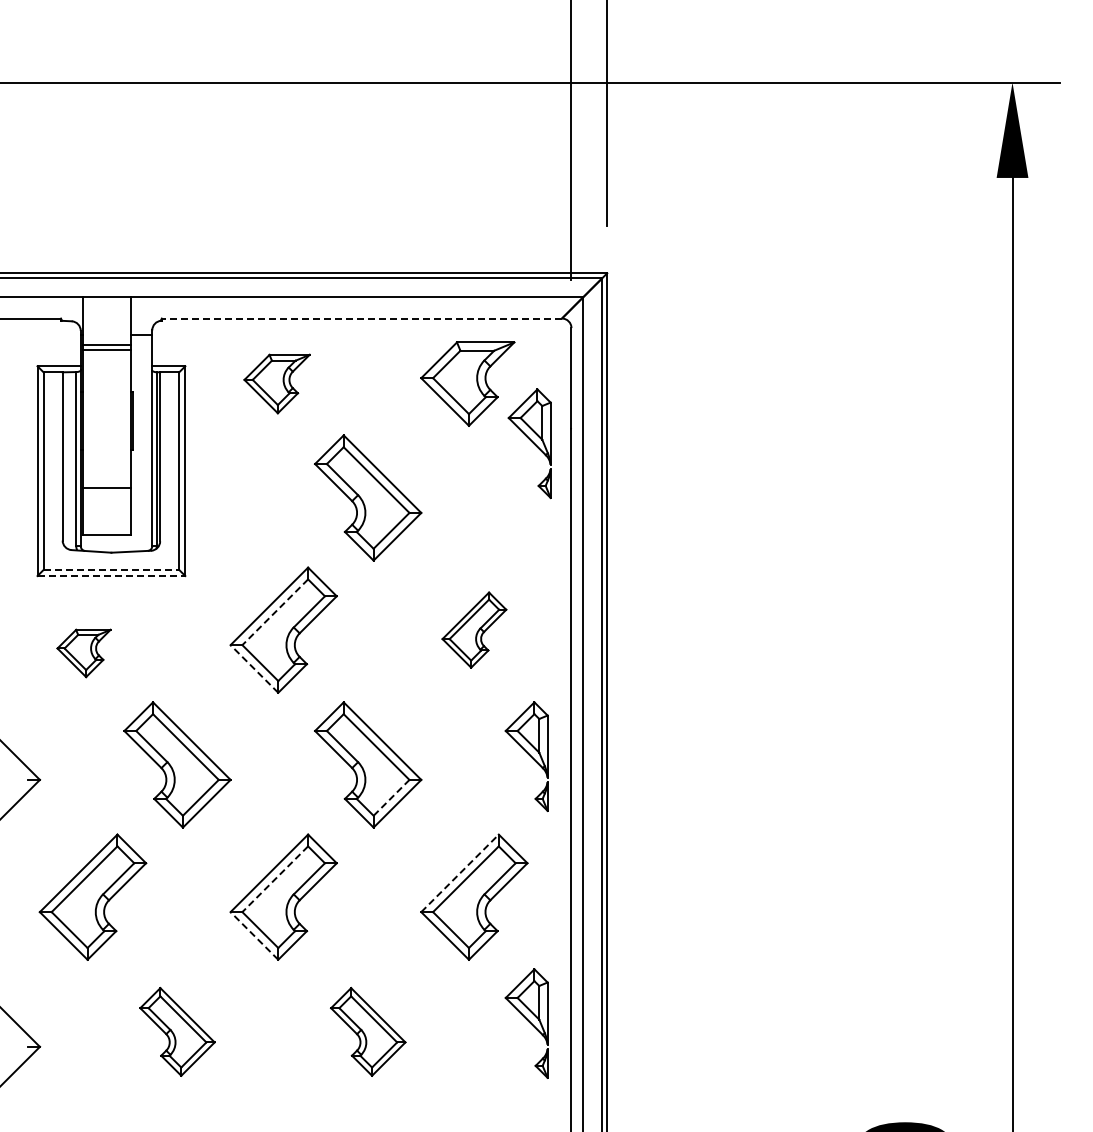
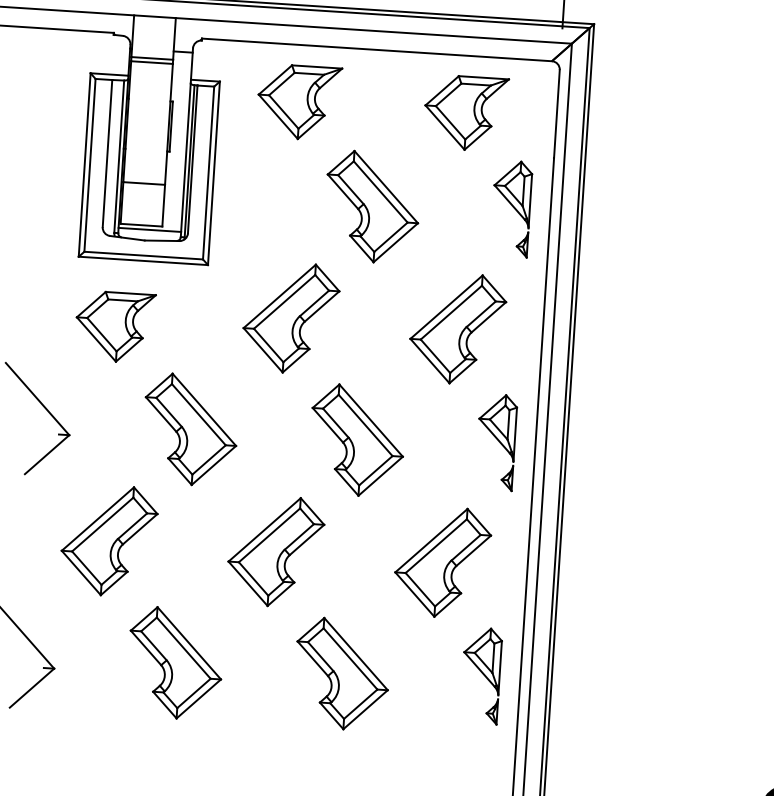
line: (361, 318) -> (376, 49), dashed -> solid
part: (276, 383) -> (298, 101), size x1.43
part: (529, 443) -> (511, 208), moved
line: (116, 540) -> (149, 230), added
line: (111, 569) -> (143, 255), dashed -> solid
line: (111, 576) -> (143, 261), dashed -> solid
line: (274, 612) -> (283, 302), dashed -> solid
part: (474, 629) -> (457, 328), size x1.67
part: (83, 653) -> (114, 327), size x1.67
line: (254, 668) -> (263, 349), dashed -> solid
line: (391, 797) -> (375, 470), dashed -> solid
line: (460, 873) -> (431, 540), dashed -> solid
line: (274, 879) -> (268, 535), dashed -> solid
line: (254, 935) -> (248, 583), dashed -> solid
part: (177, 1031) -> (175, 662), size x1.43
part: (368, 1031) -> (342, 673), size x1.43

